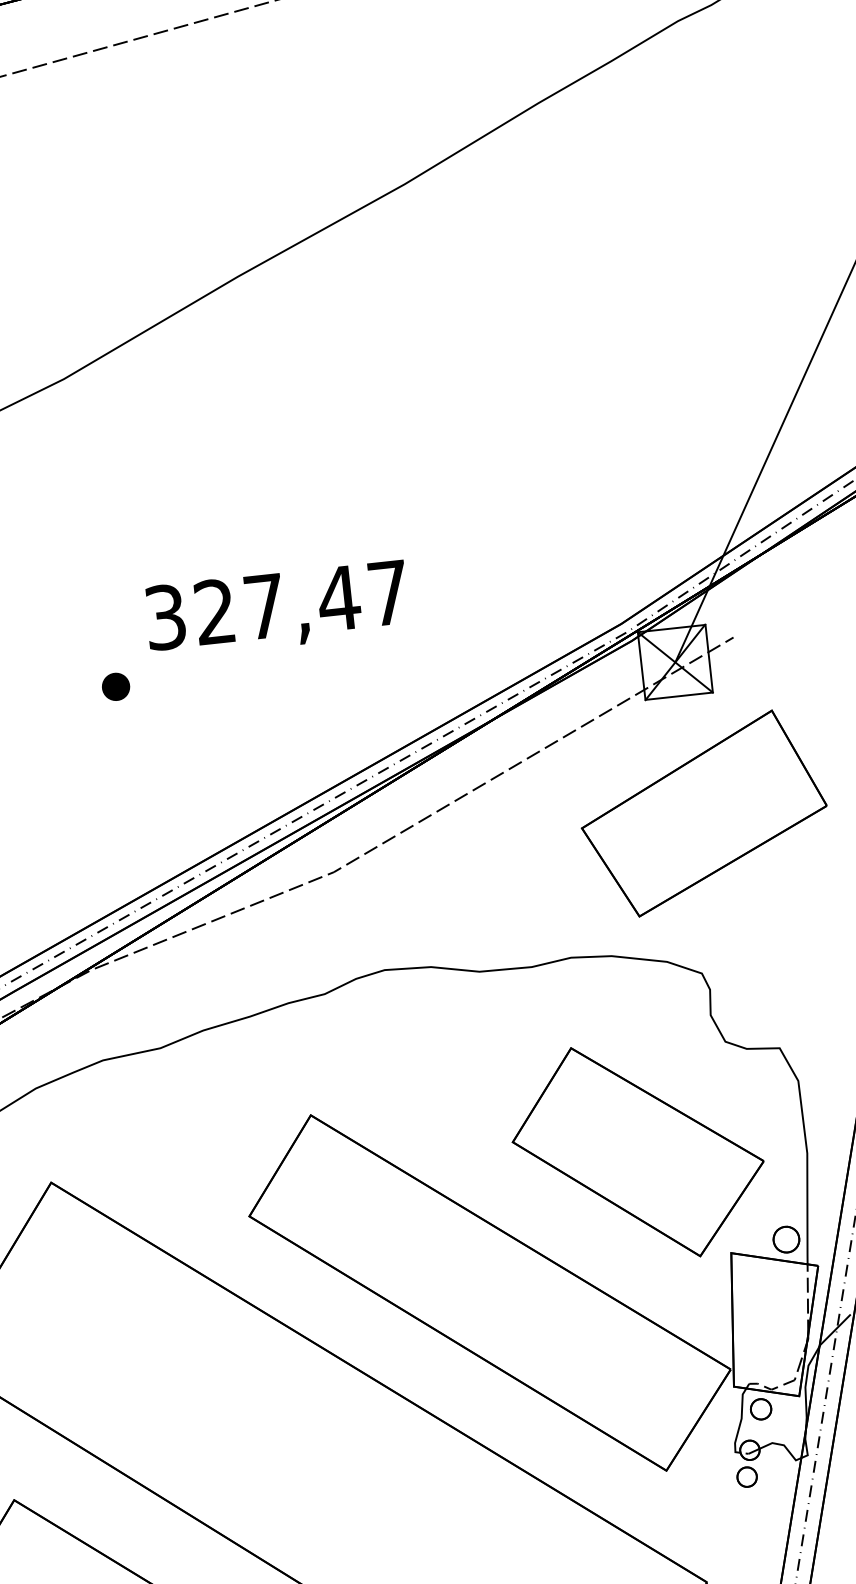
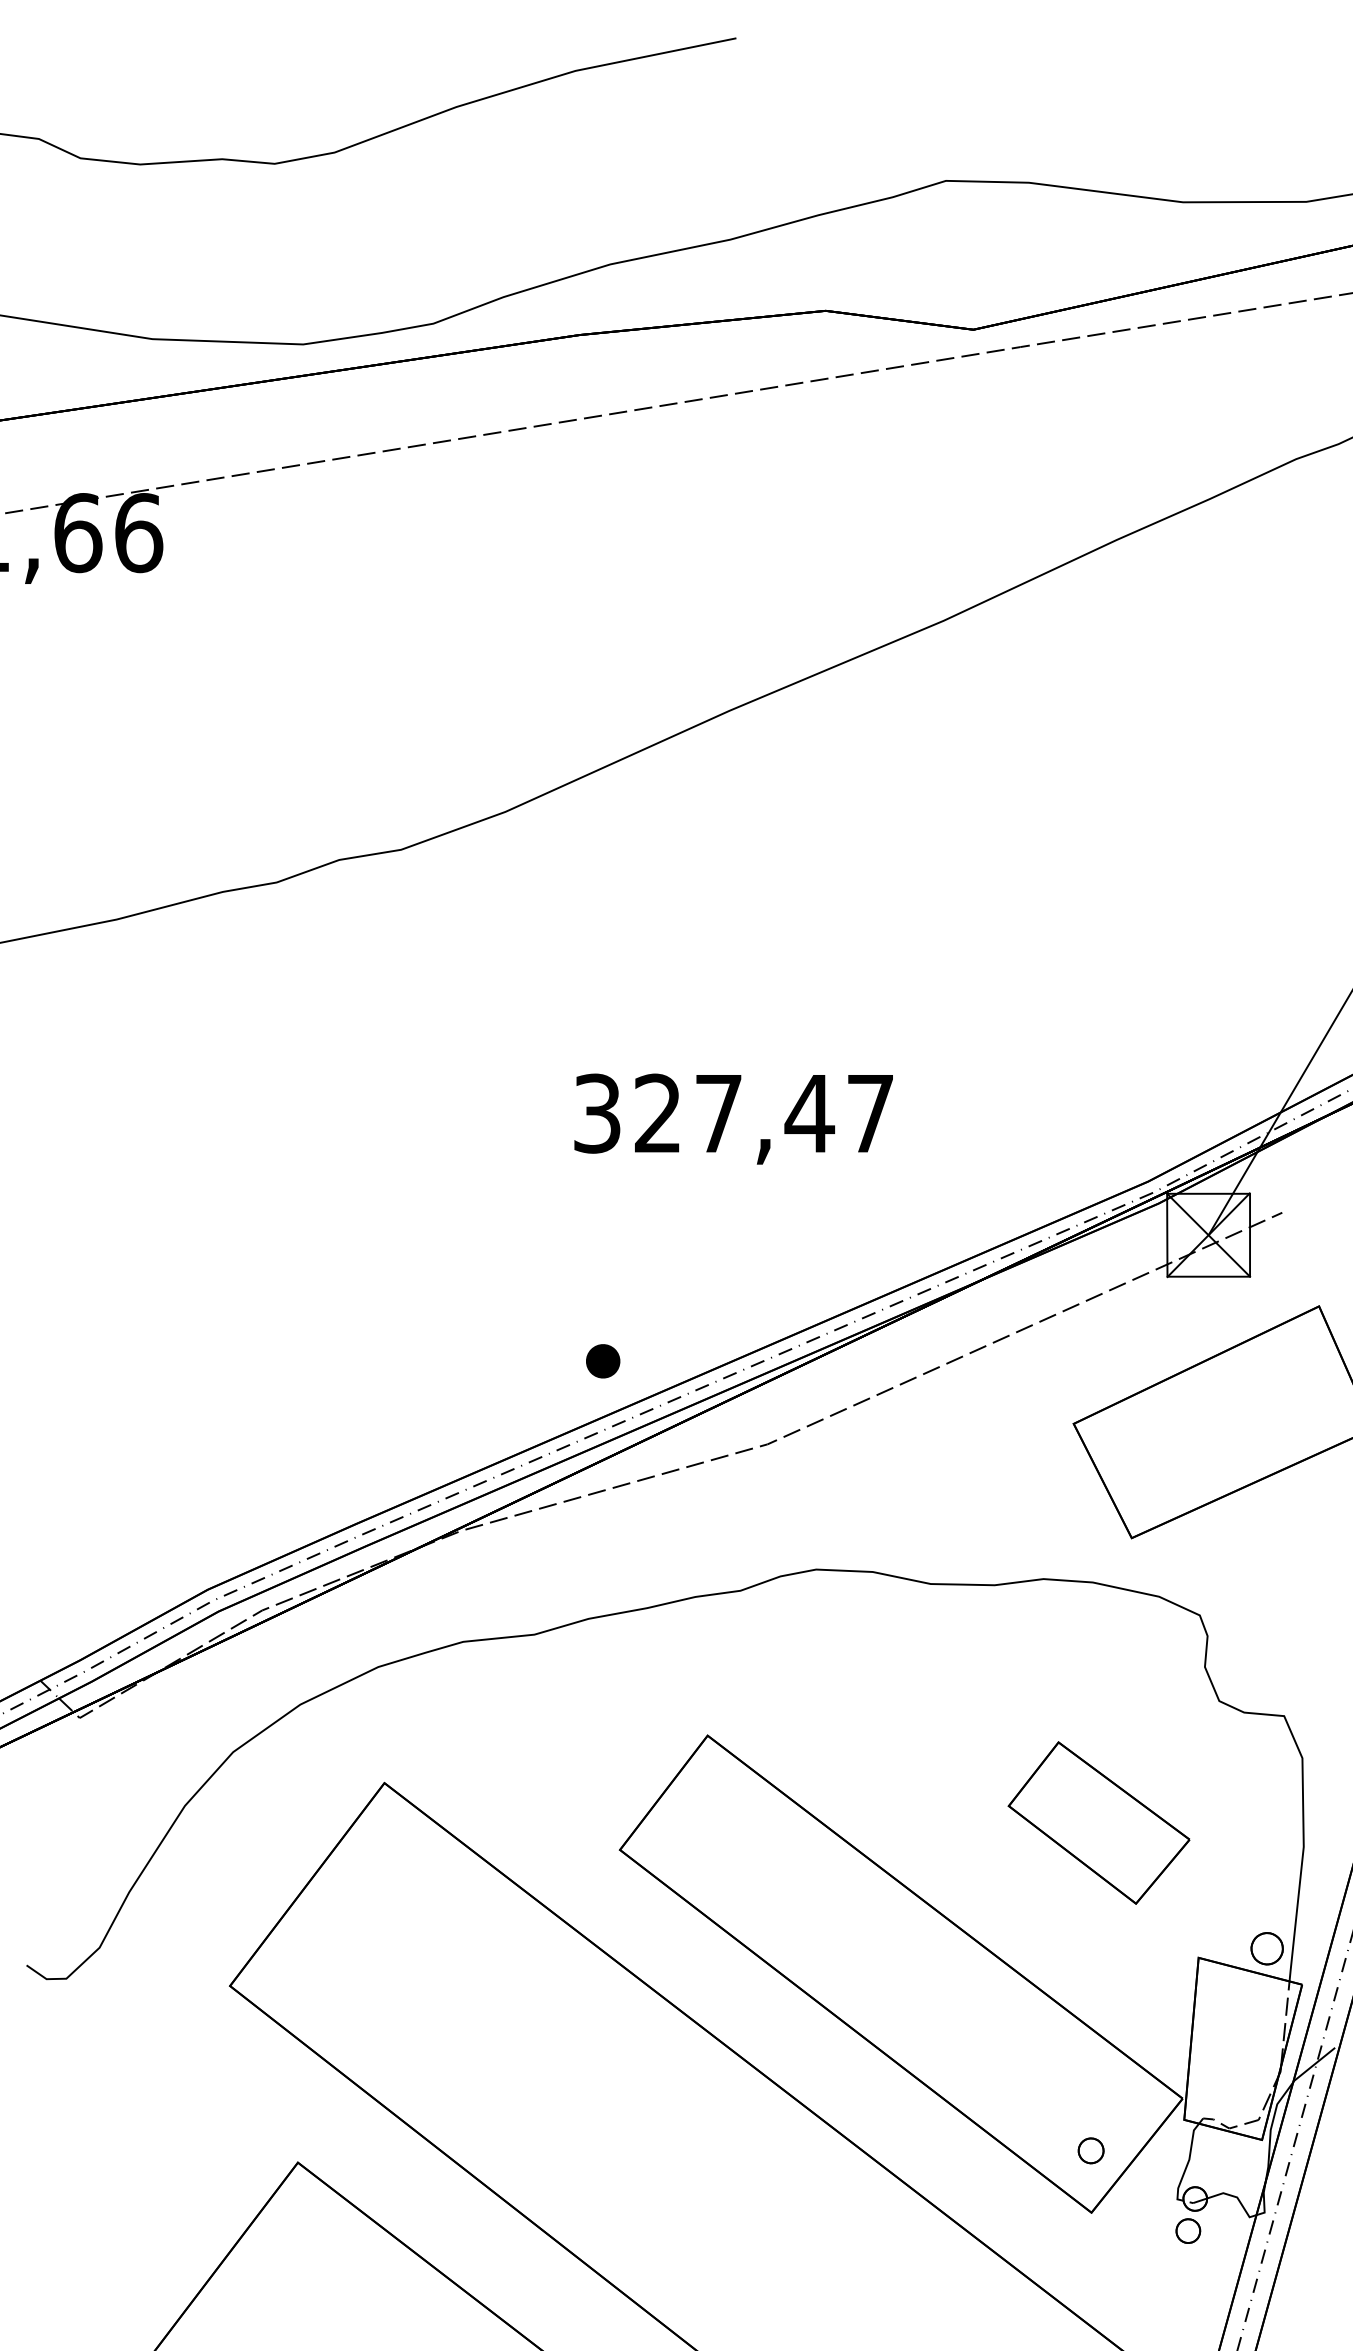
part: (116, 687) -> (603, 1361), moved
part: (637, 1151) -> (1098, 1822), size x0.6
part: (760, 1409) -> (1090, 2150), moved

